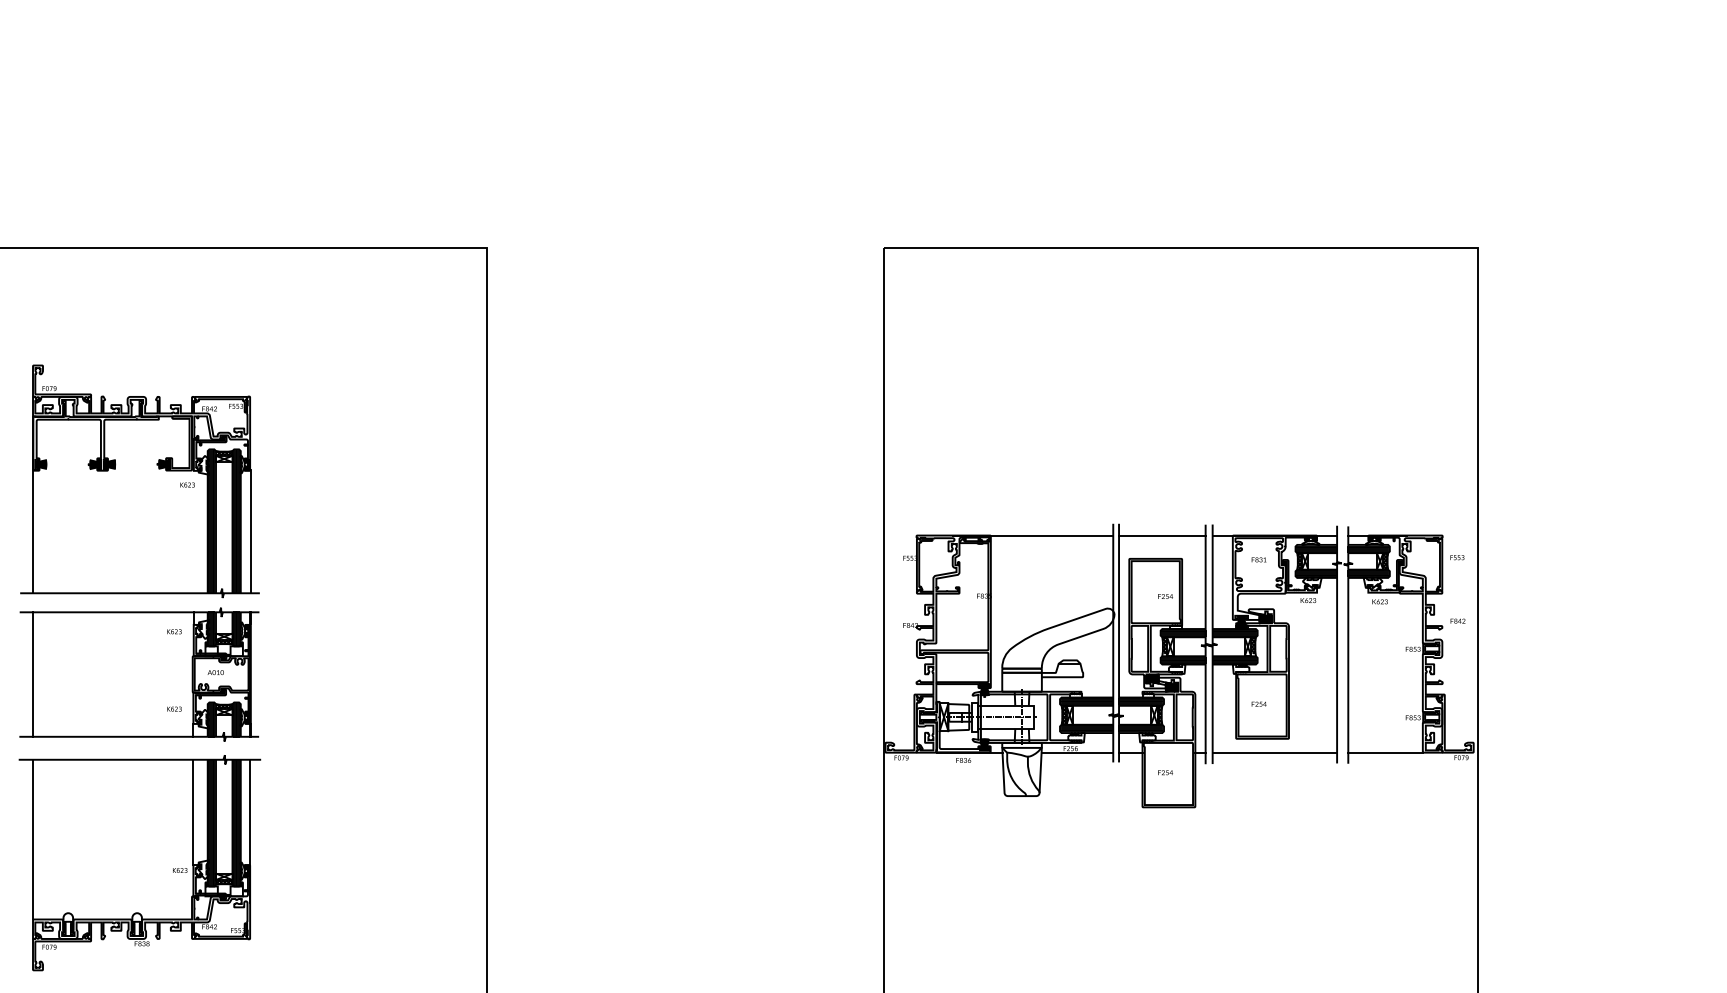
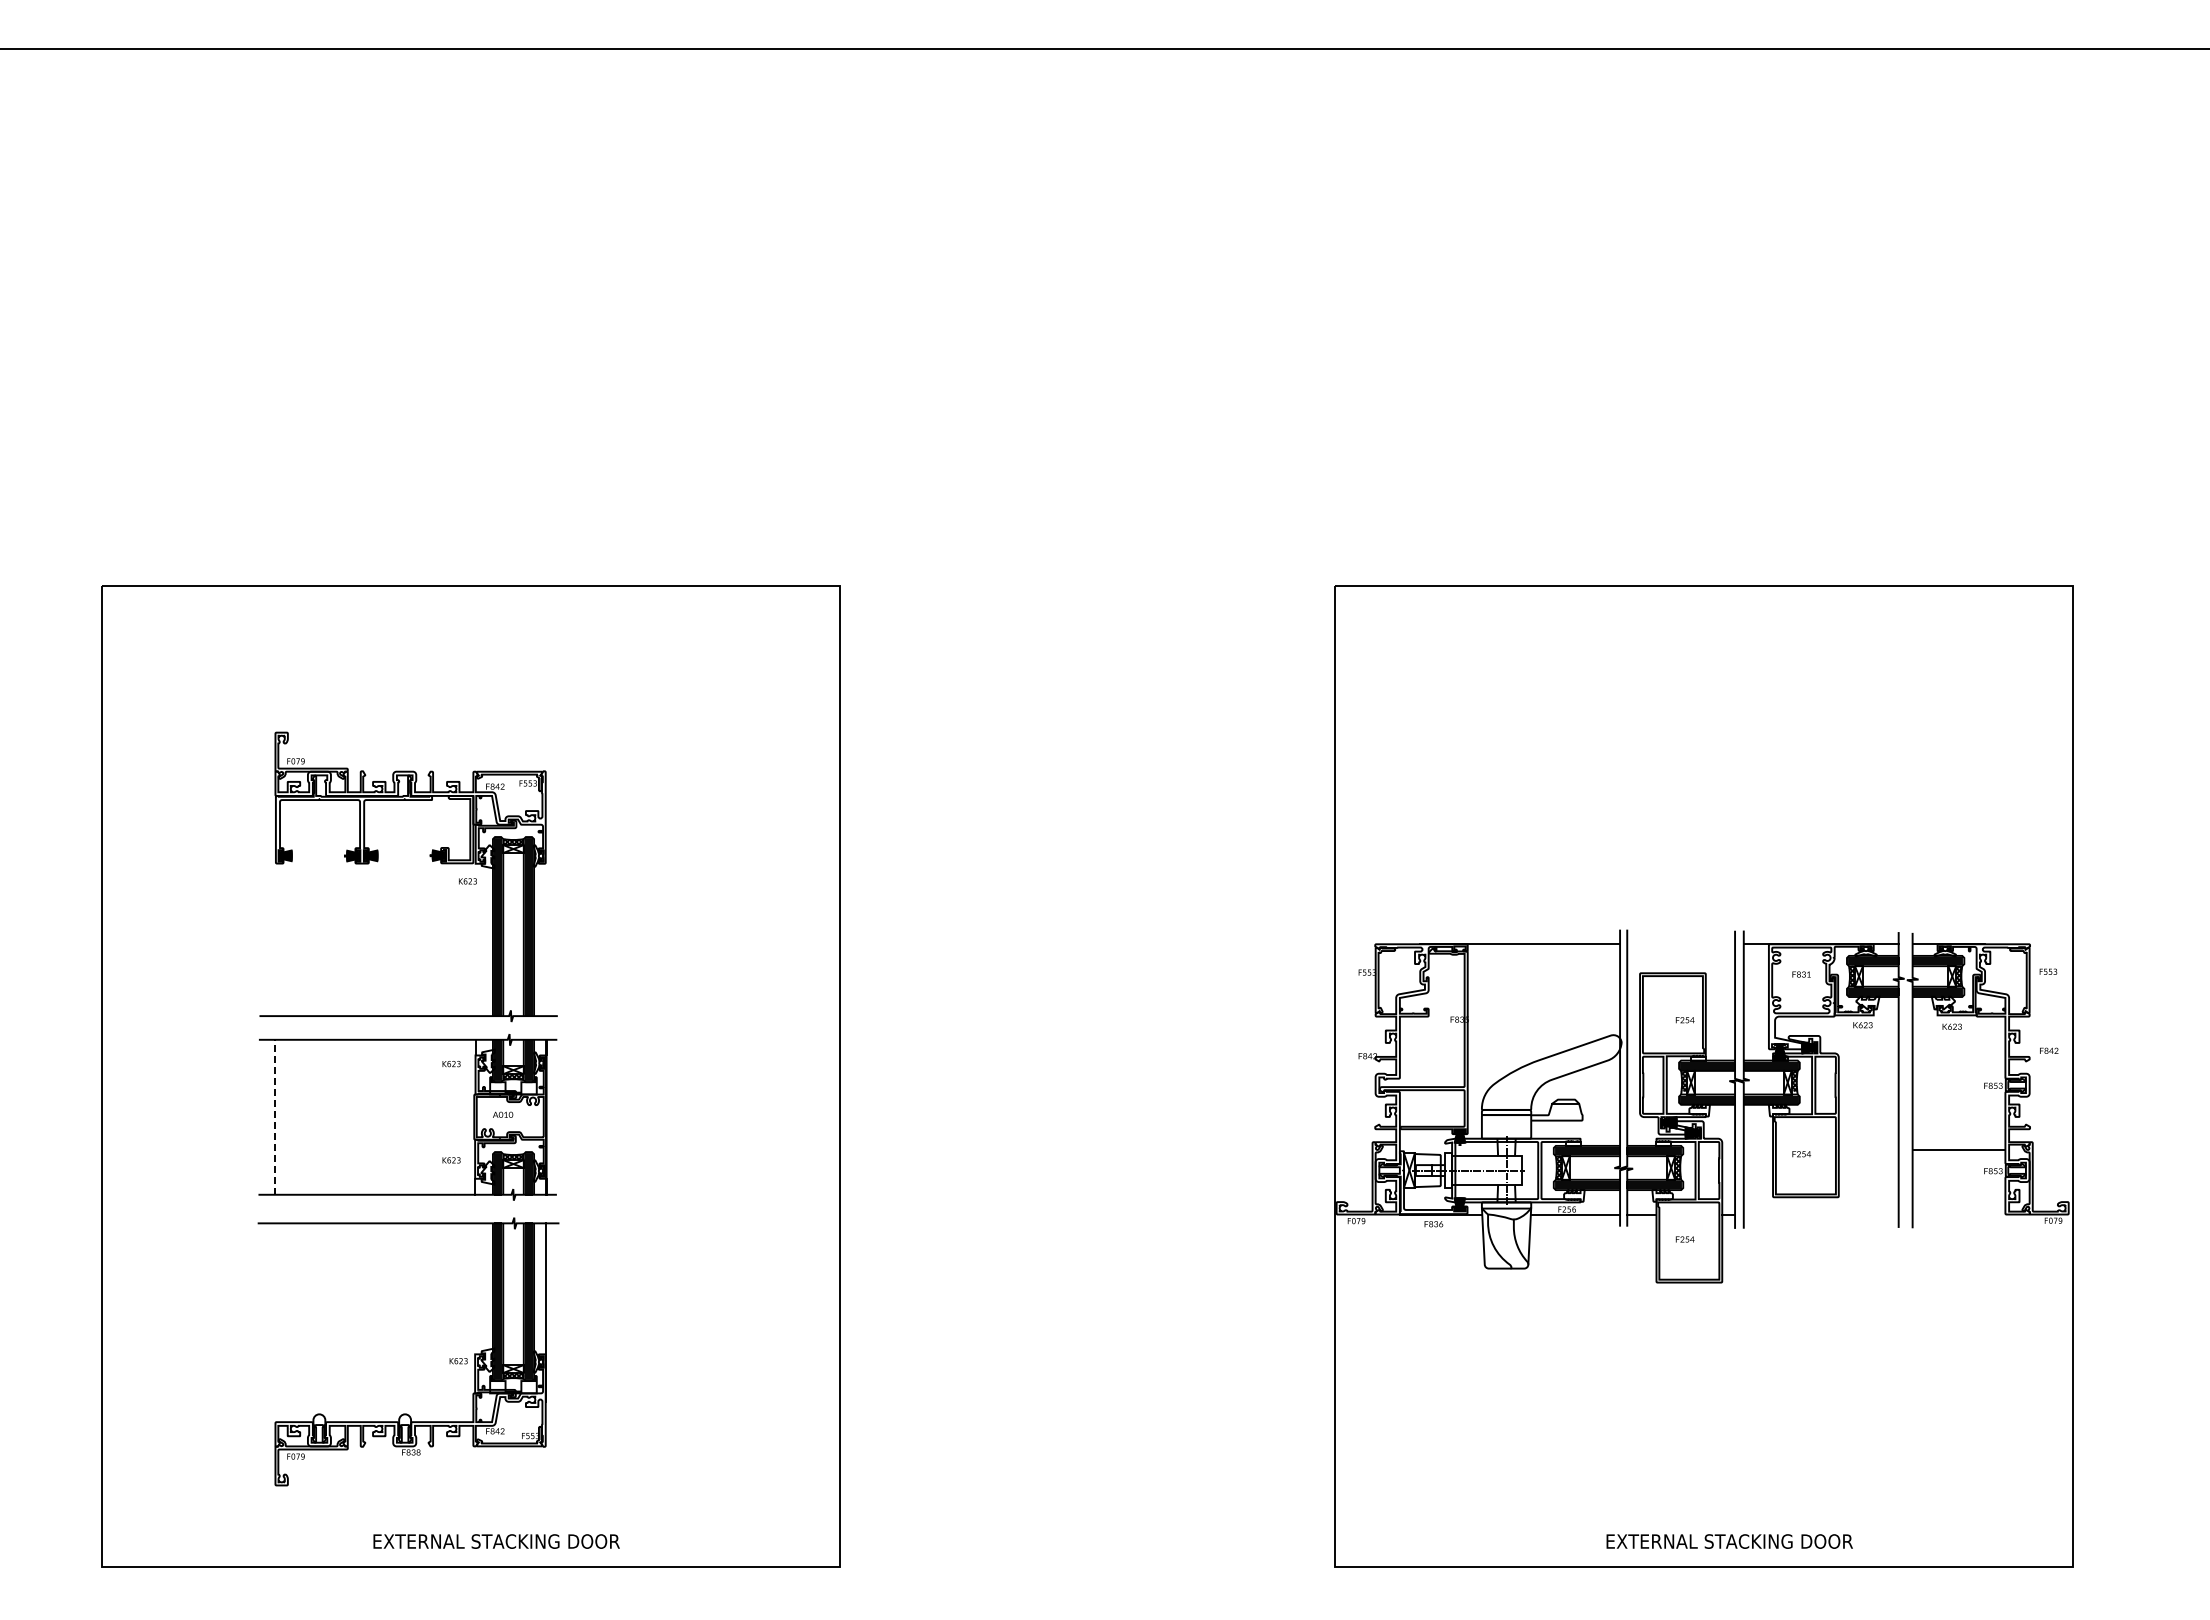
line: (33, 505) -> (275, 906), removed
line: (250, 530) -> (546, 938), removed
line: (1162, 535) -> (1681, 944), removed
line: (33, 673) -> (275, 1116), solid -> dashed
line: (1274, 752) -> (1820, 1214), removed
line: (1385, 752) -> (1958, 1149), moved
line: (193, 812) -> (475, 1288), removed
line: (33, 839) -> (275, 1322), removed

